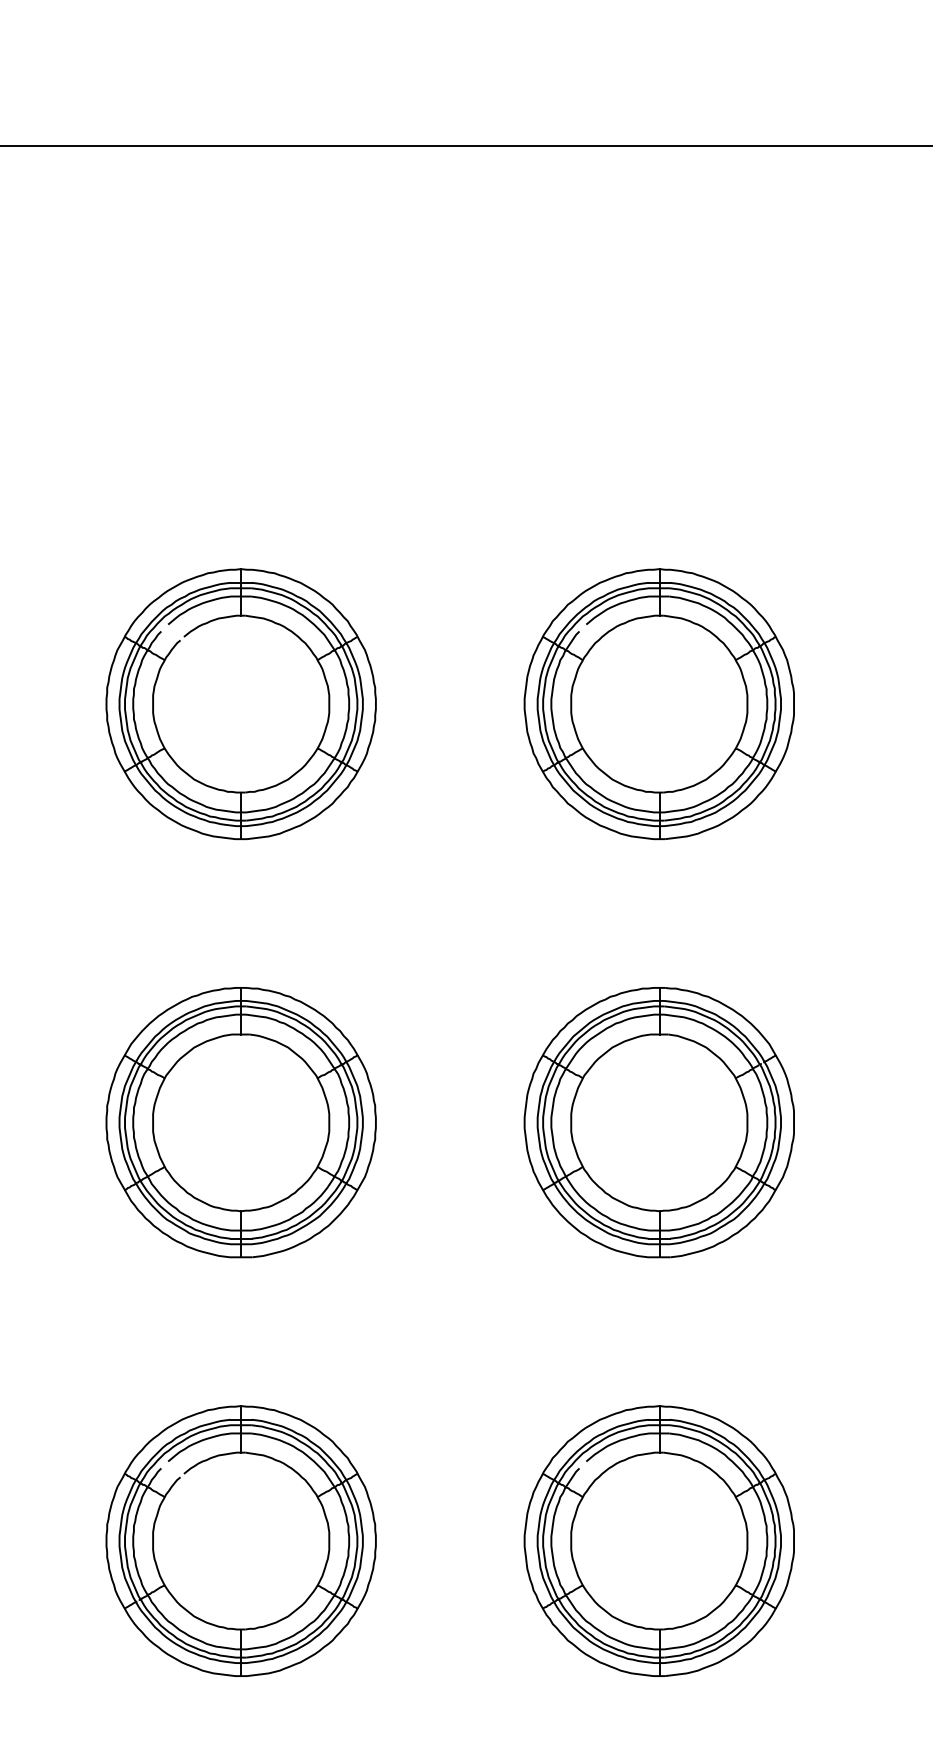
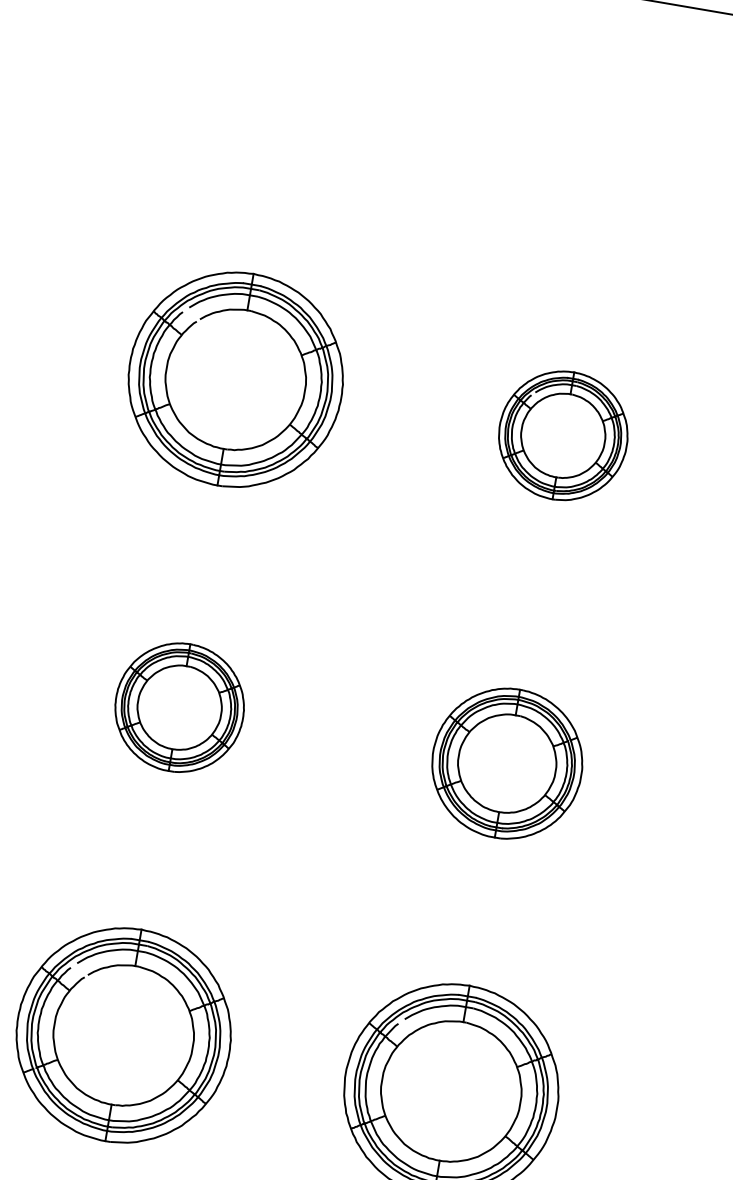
part: (658, 704) -> (562, 435), size x0.6
part: (240, 1122) -> (179, 707), size x0.6
part: (658, 1122) -> (506, 763), size x0.7

